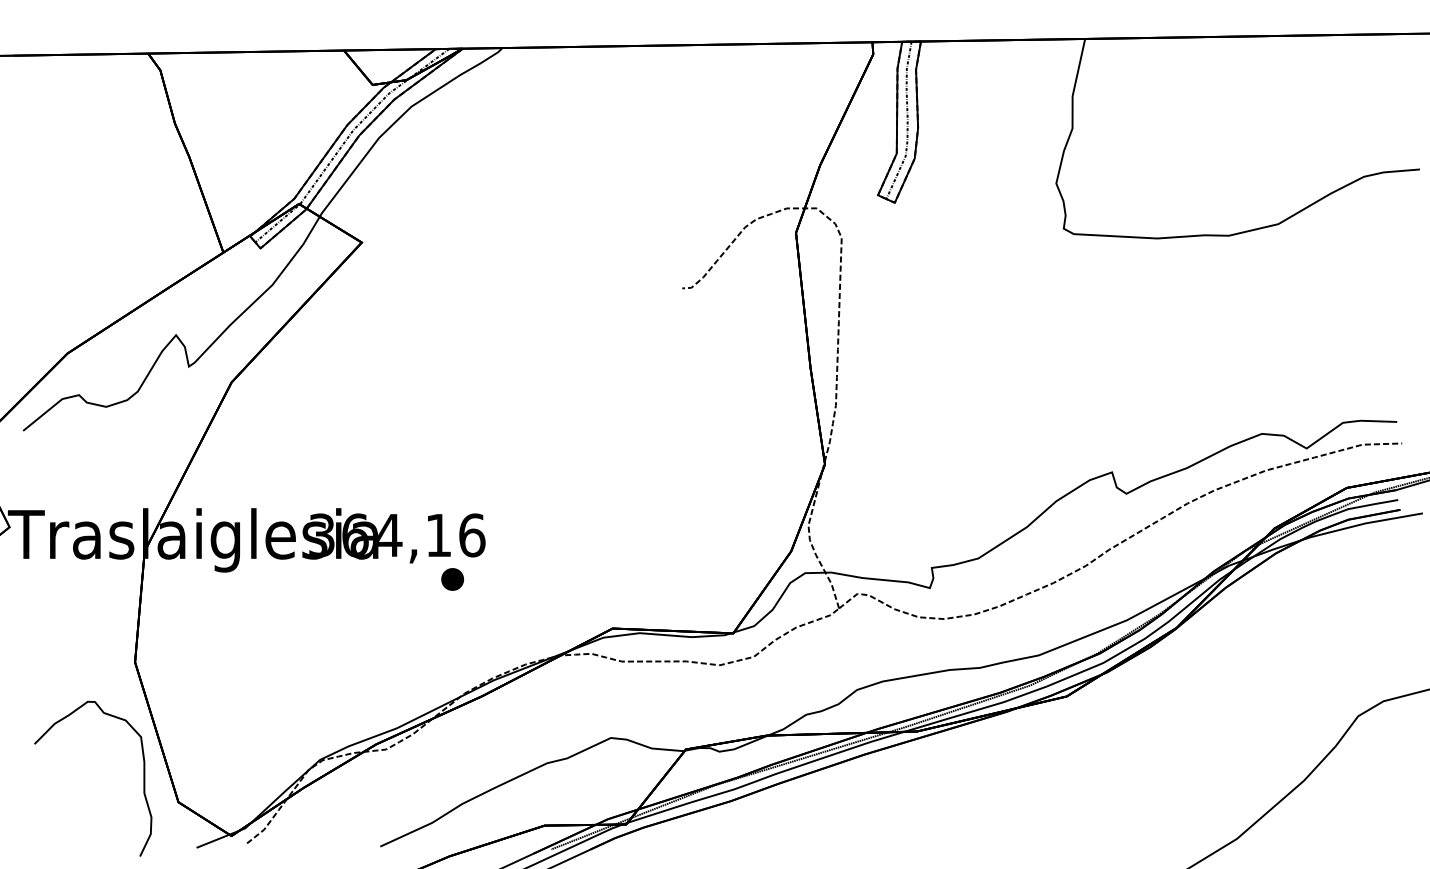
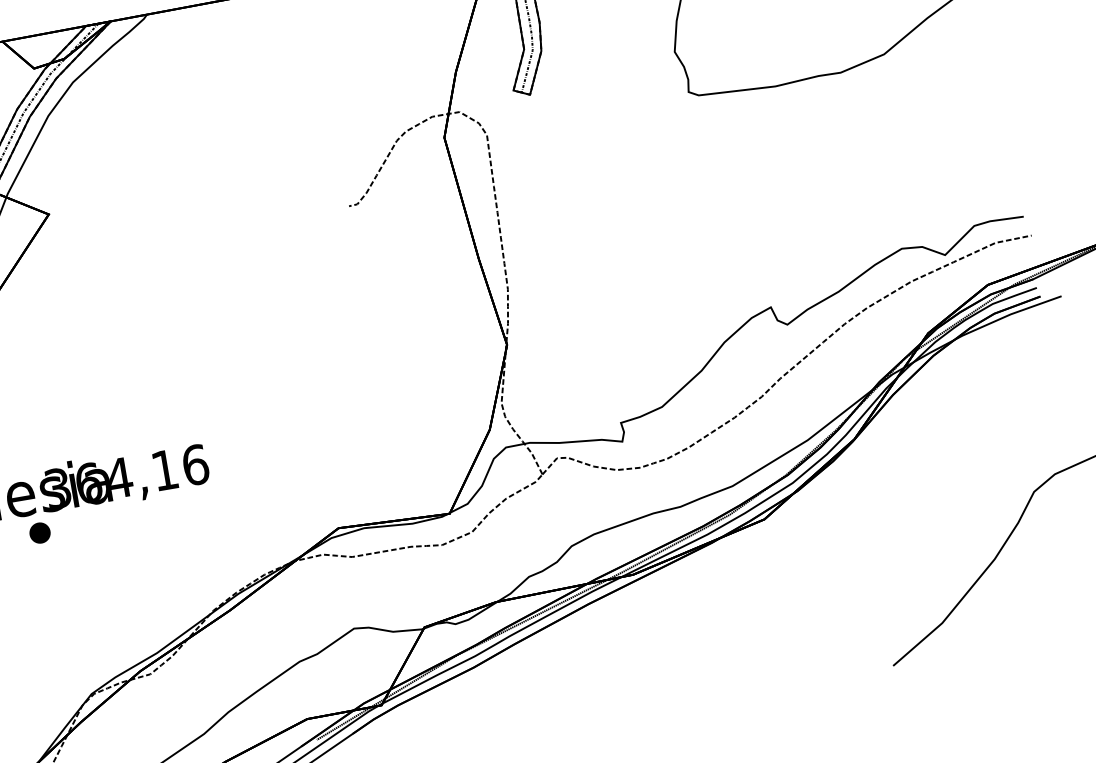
part: (452, 579) -> (39, 533), moved

